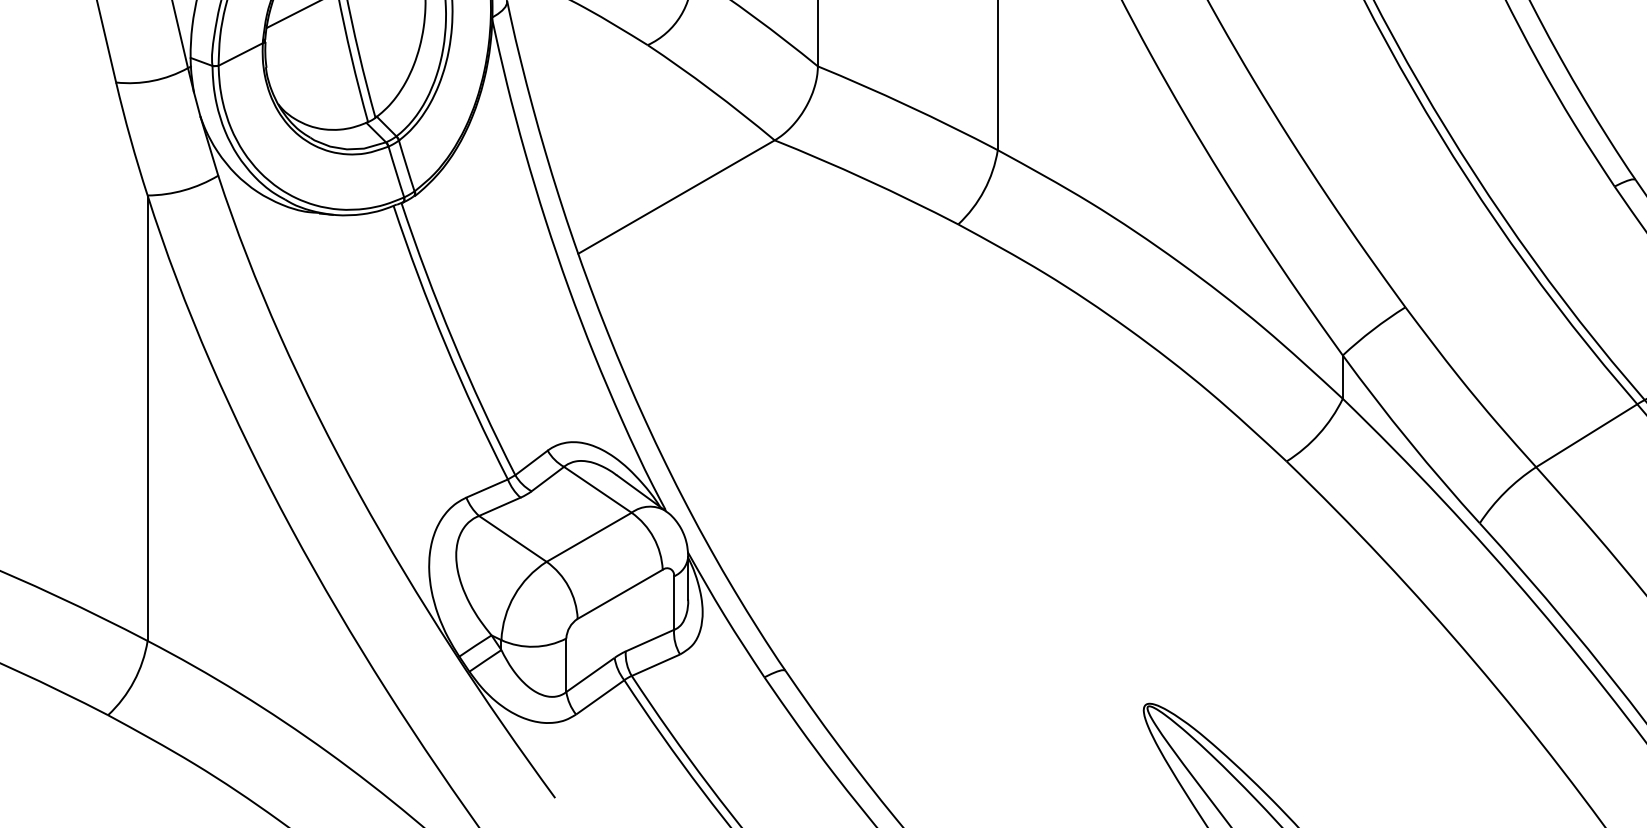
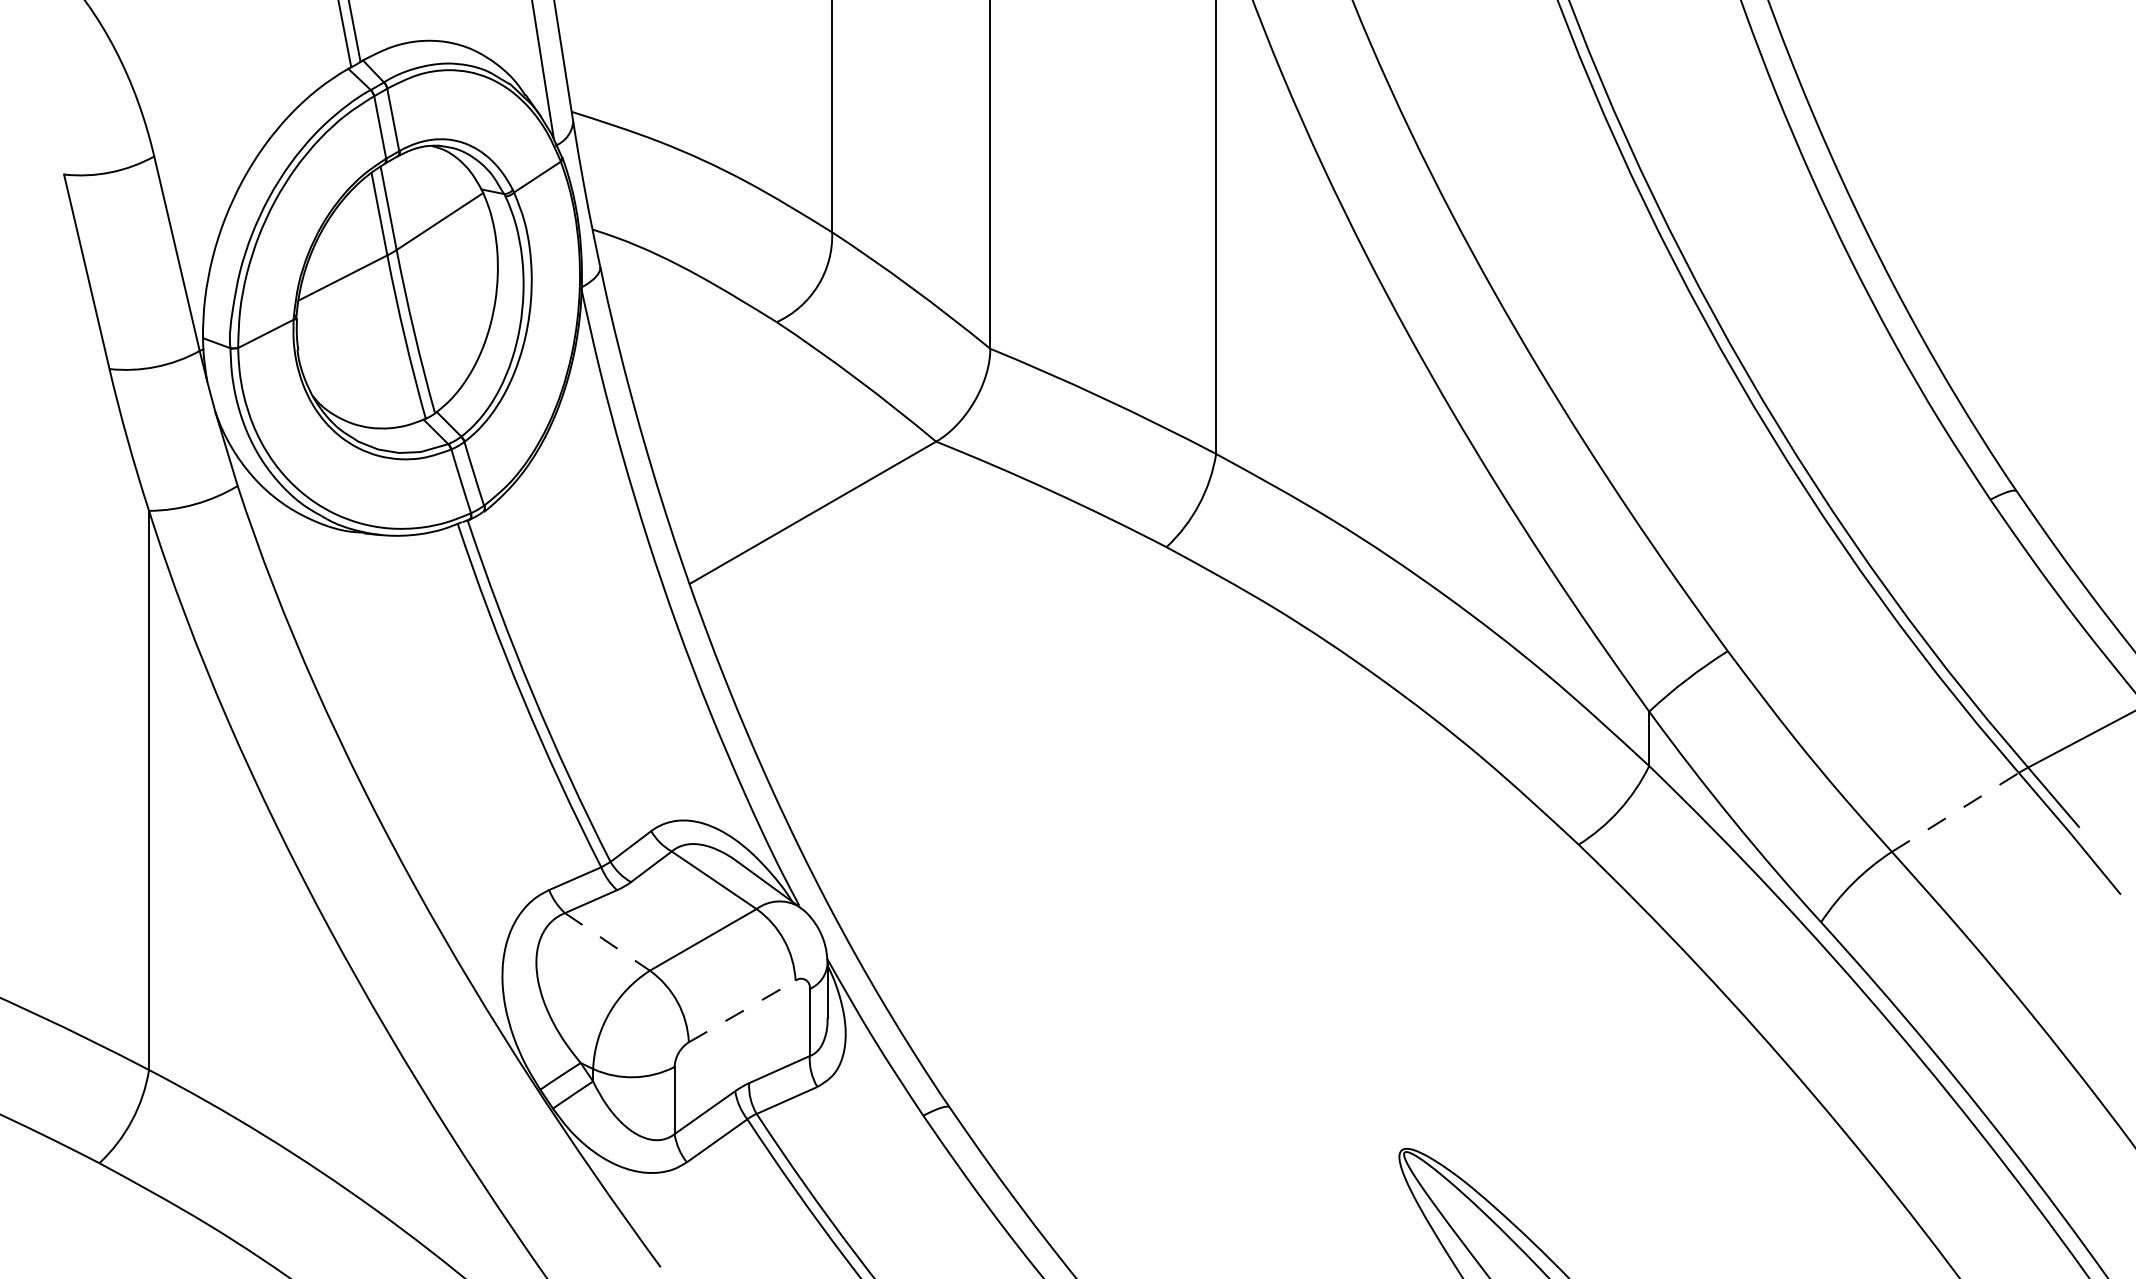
line: (1586, 435) -> (1955, 812), solid -> dashed
line: (512, 539) -> (607, 942), solid -> dashed
line: (620, 594) -> (742, 1011), solid -> dashed

